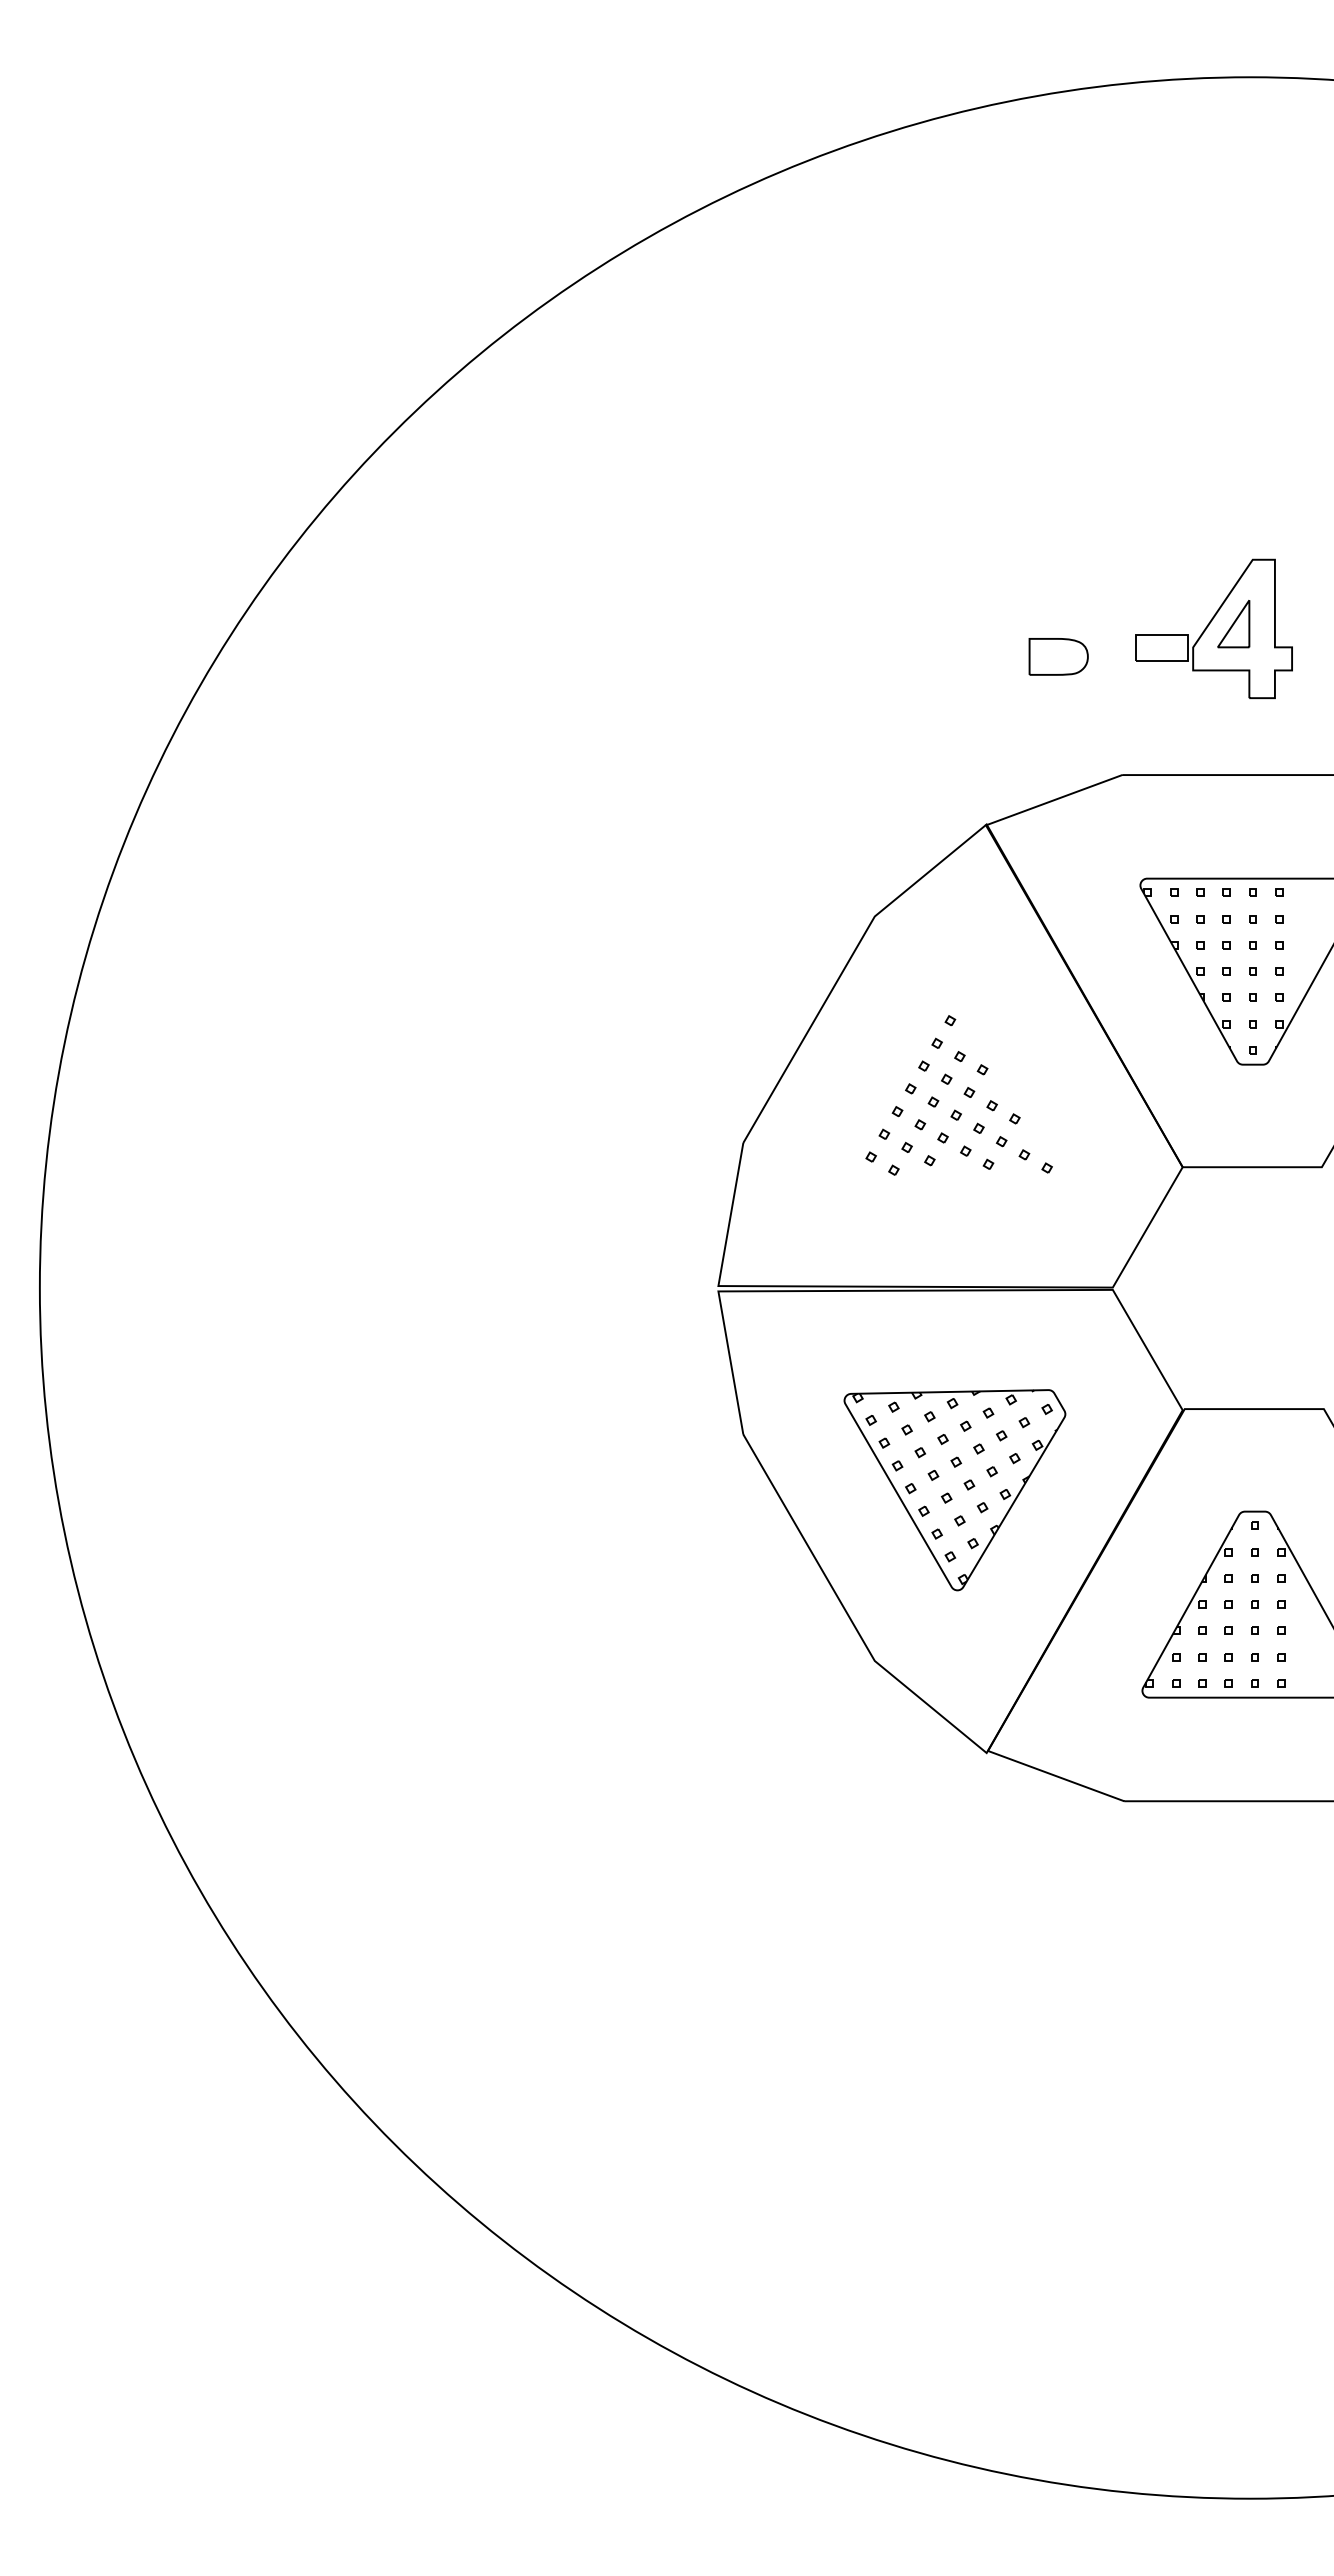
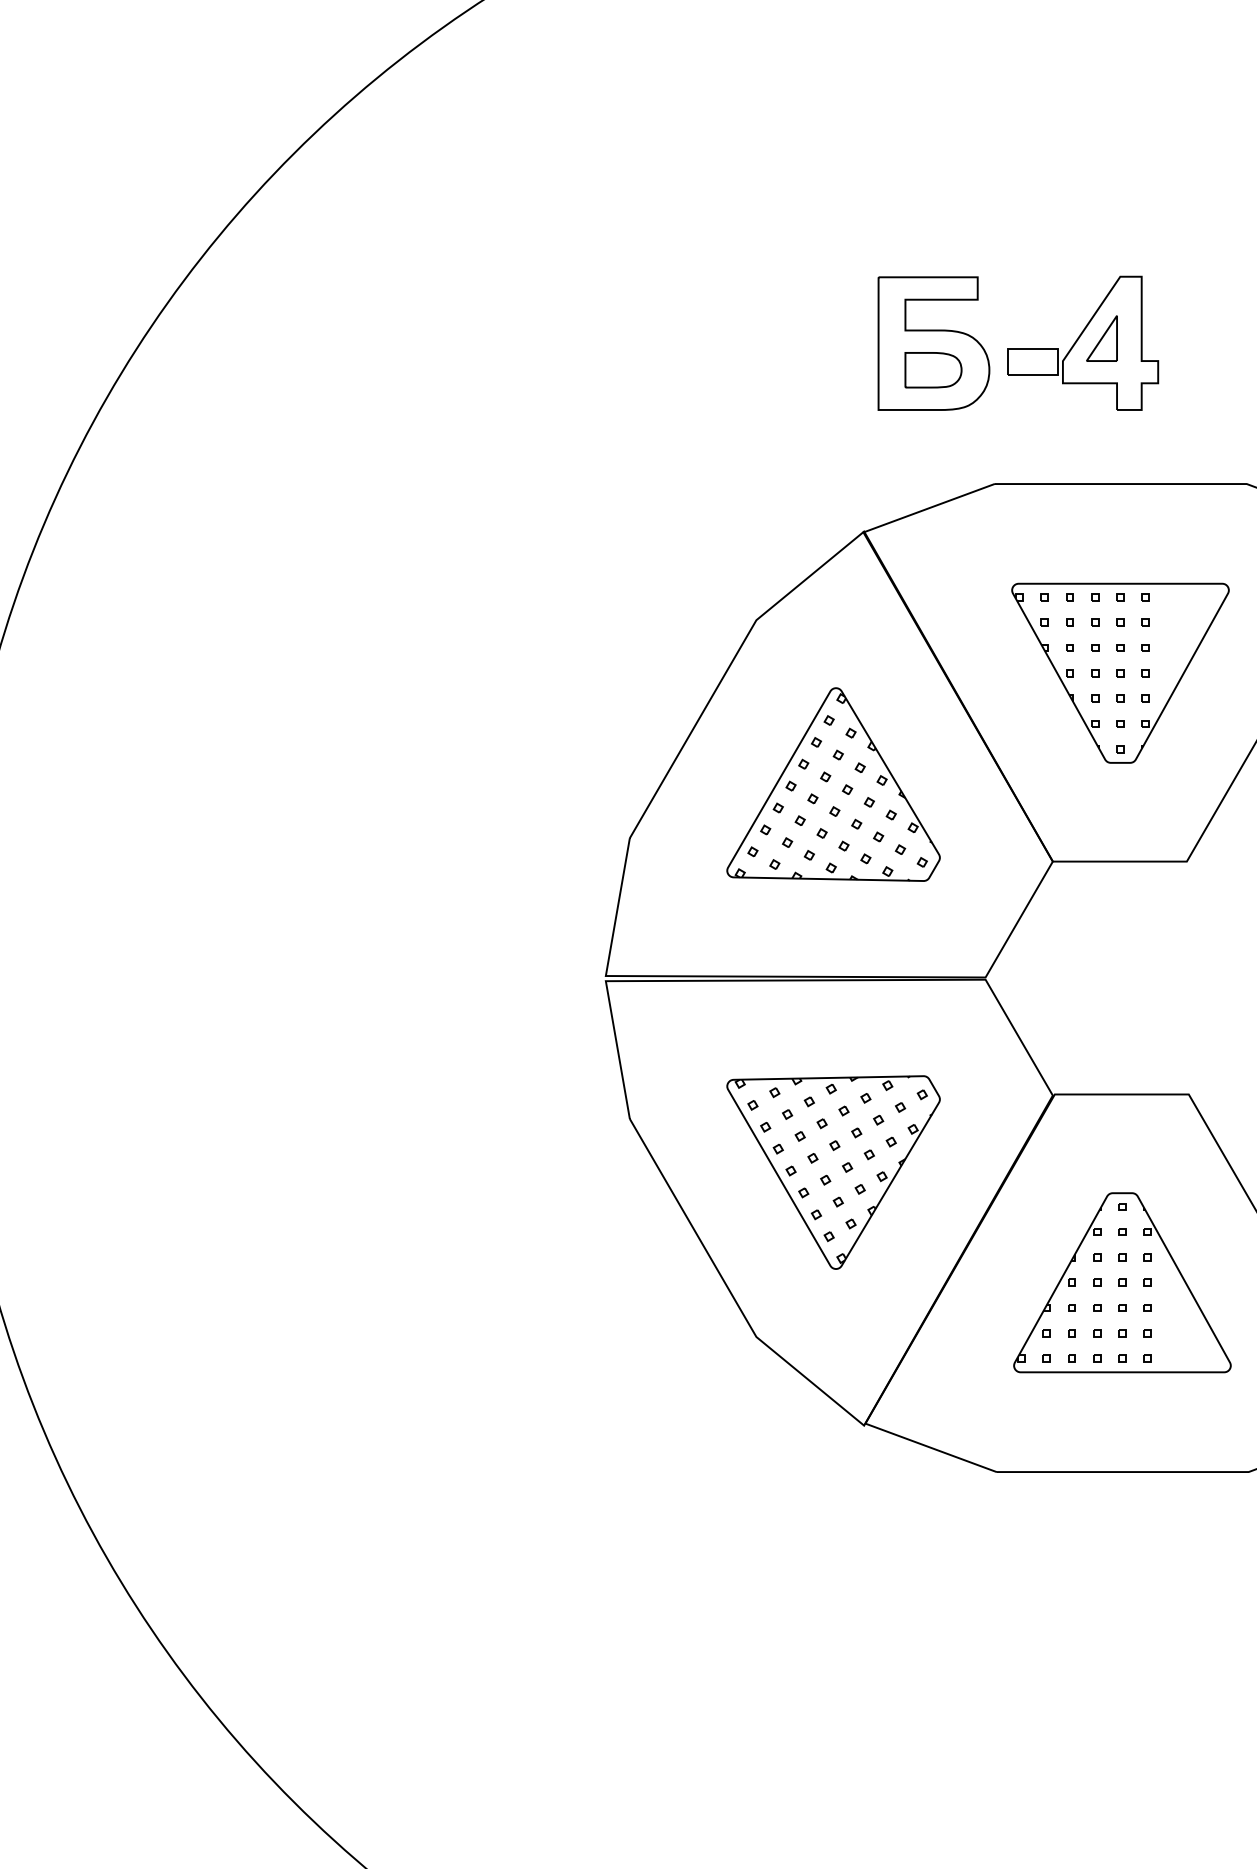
part: (1058, 629) -> (933, 343), added
part: (954, 1087) -> (833, 784), added

